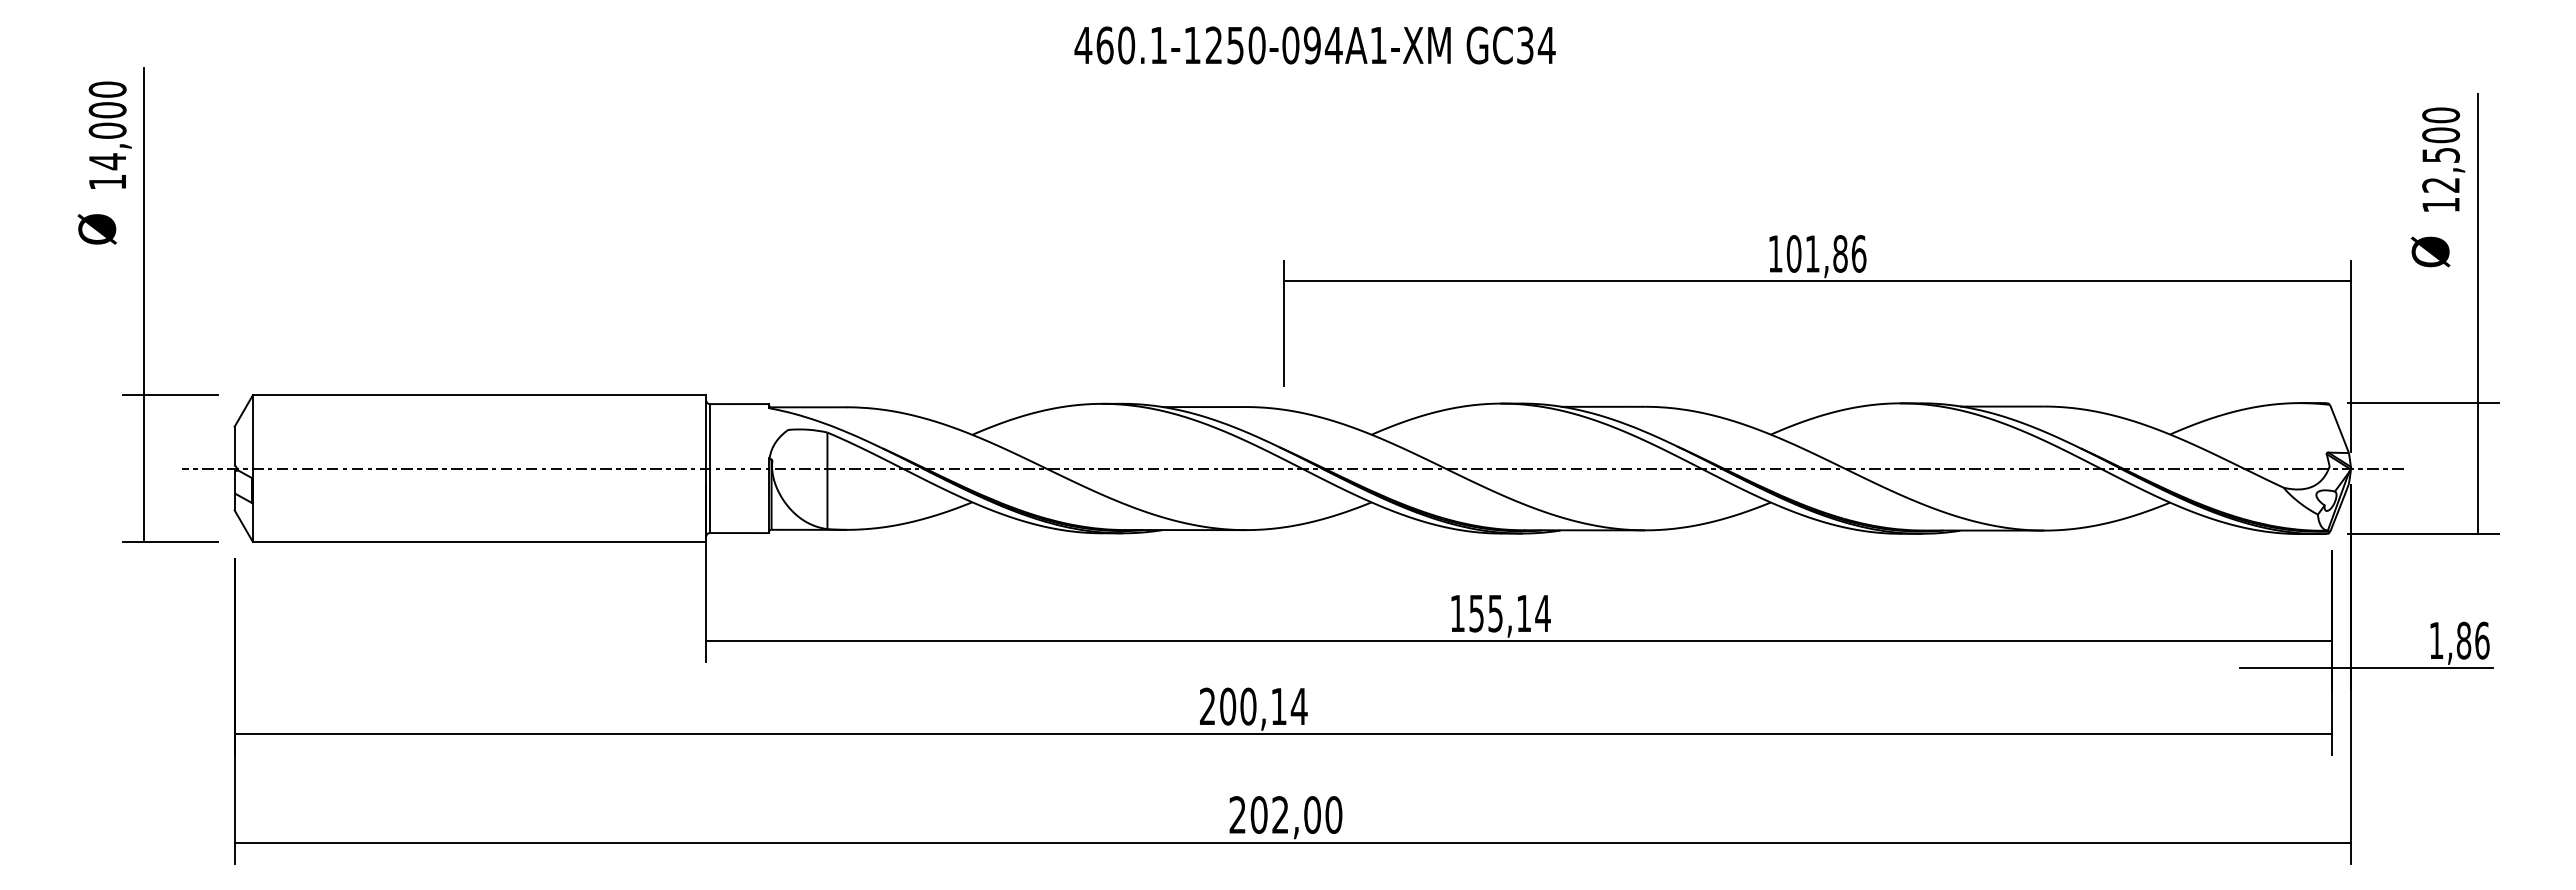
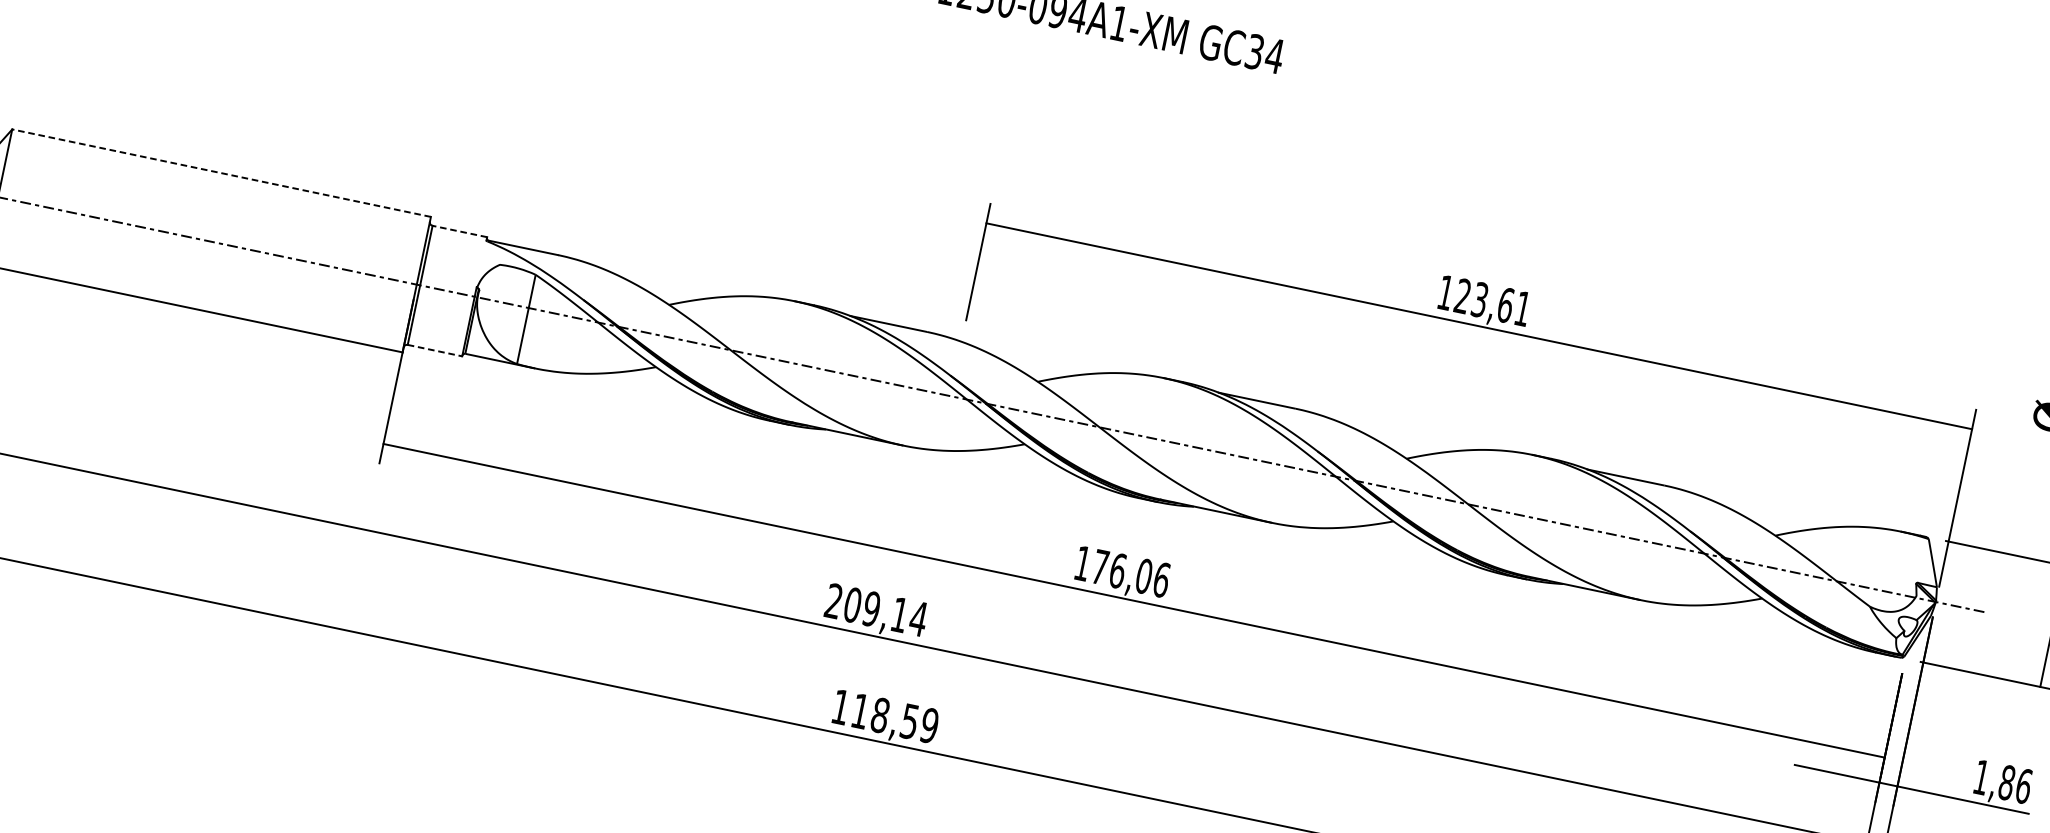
text: (1826, 253) -> (1492, 302), 101,86 -> 123,61
line: (479, 395) -> (221, 173), solid -> dashed
line: (739, 404) -> (459, 231), solid -> dashed
line: (739, 533) -> (435, 351), solid -> dashed
text: (1509, 613) -> (1130, 573), 155,14 -> 176,06
text: (1248, 706) -> (871, 609), 200,14 -> 209,14
text: (1285, 814) -> (885, 715), 202,00 -> 118,59

